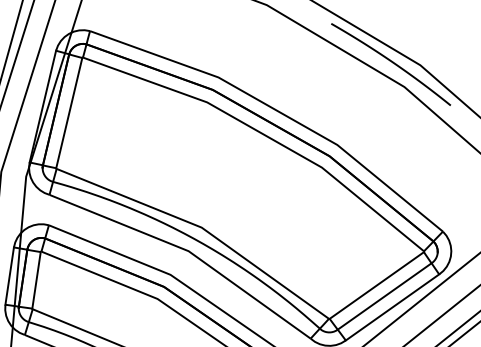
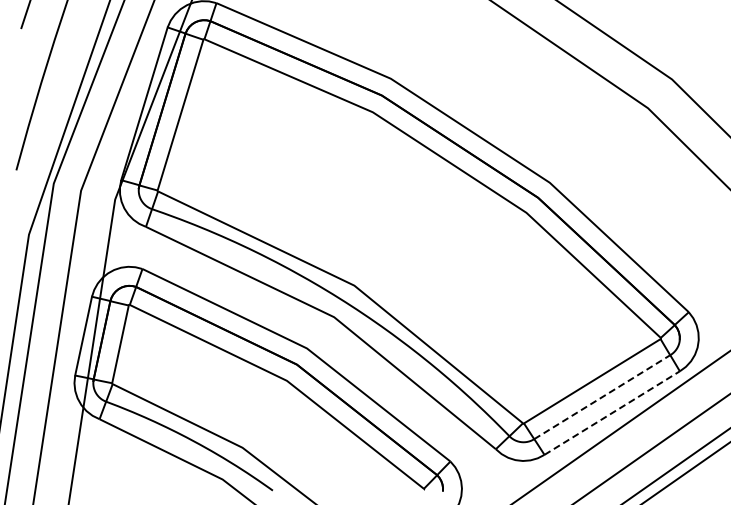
curve: (392, 62) -> (633, 73), removed
line: (384, 296) -> (602, 397), solid -> dashed
line: (392, 307) -> (612, 413), solid -> dashed

